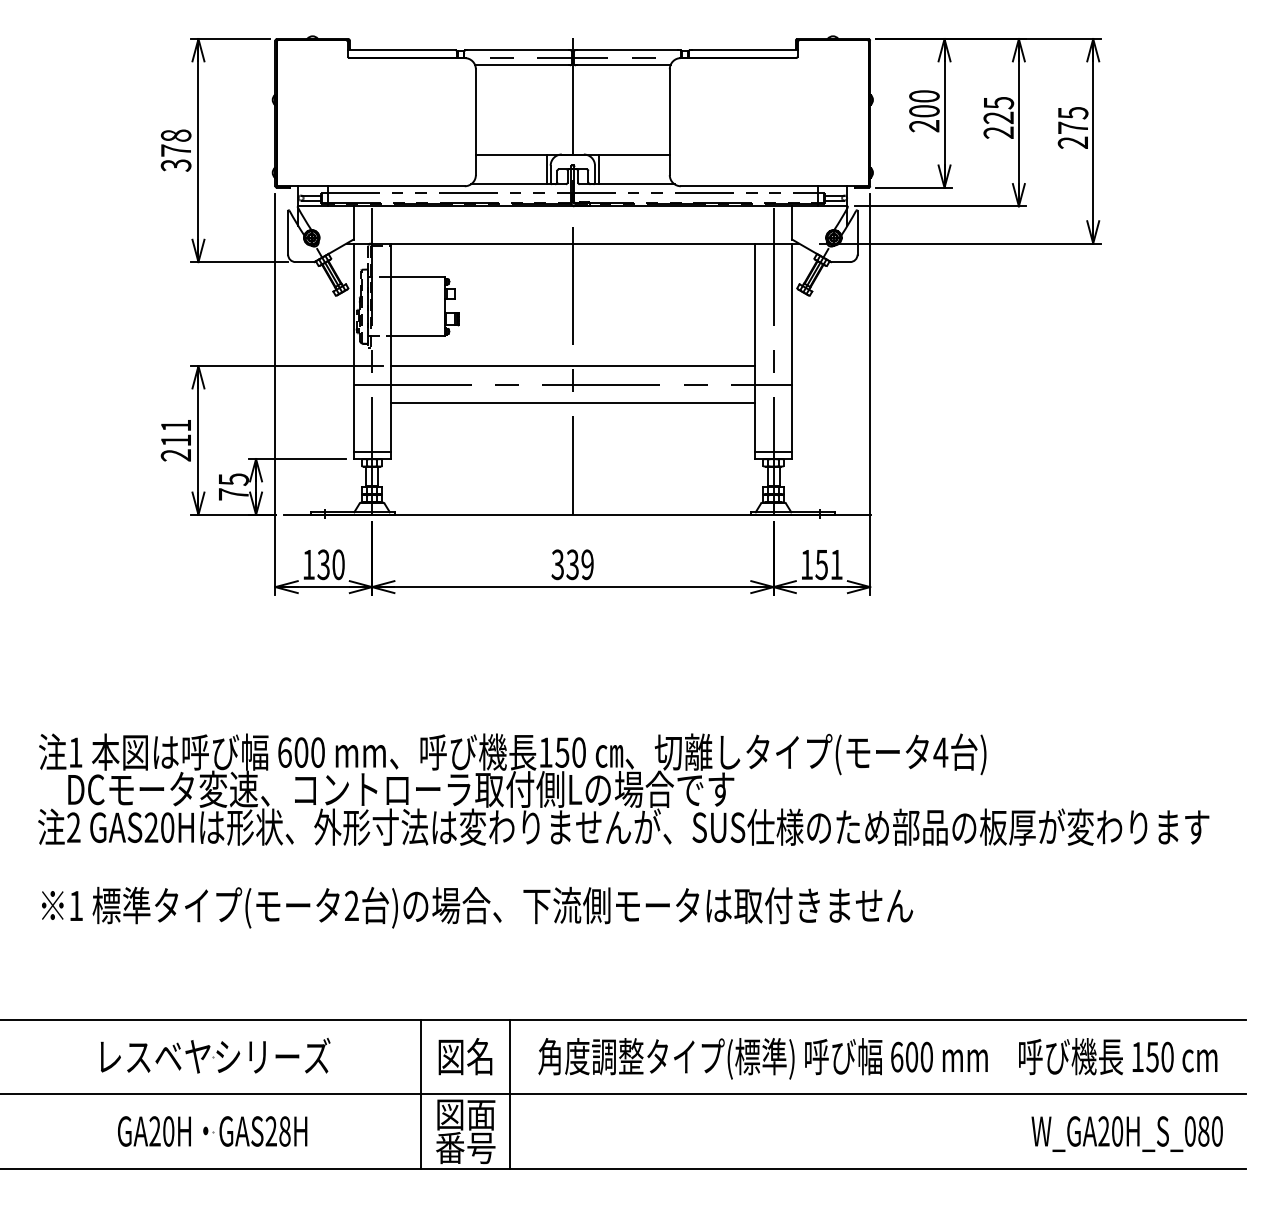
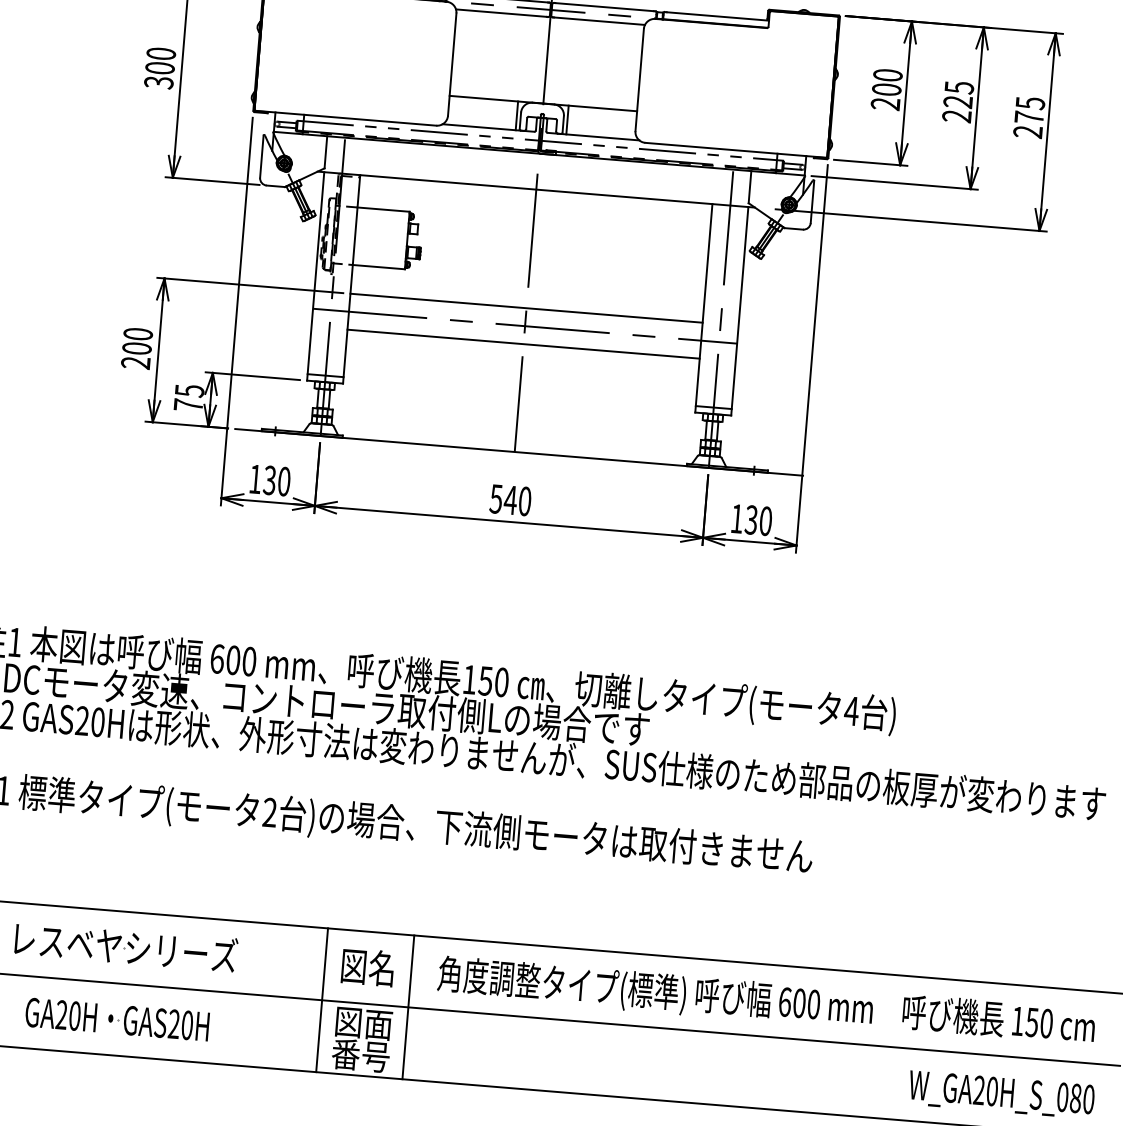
text: (175, 142) -> (160, 60), 378 -> 300
text: (175, 432) -> (137, 340), 211 -> 200
text: (572, 564) -> (510, 499), 339 -> 540
text: (828, 564) -> (757, 520), 151 -> 130
text: (284, 1131) -> (186, 1025), GAS28H -> GAS20H

